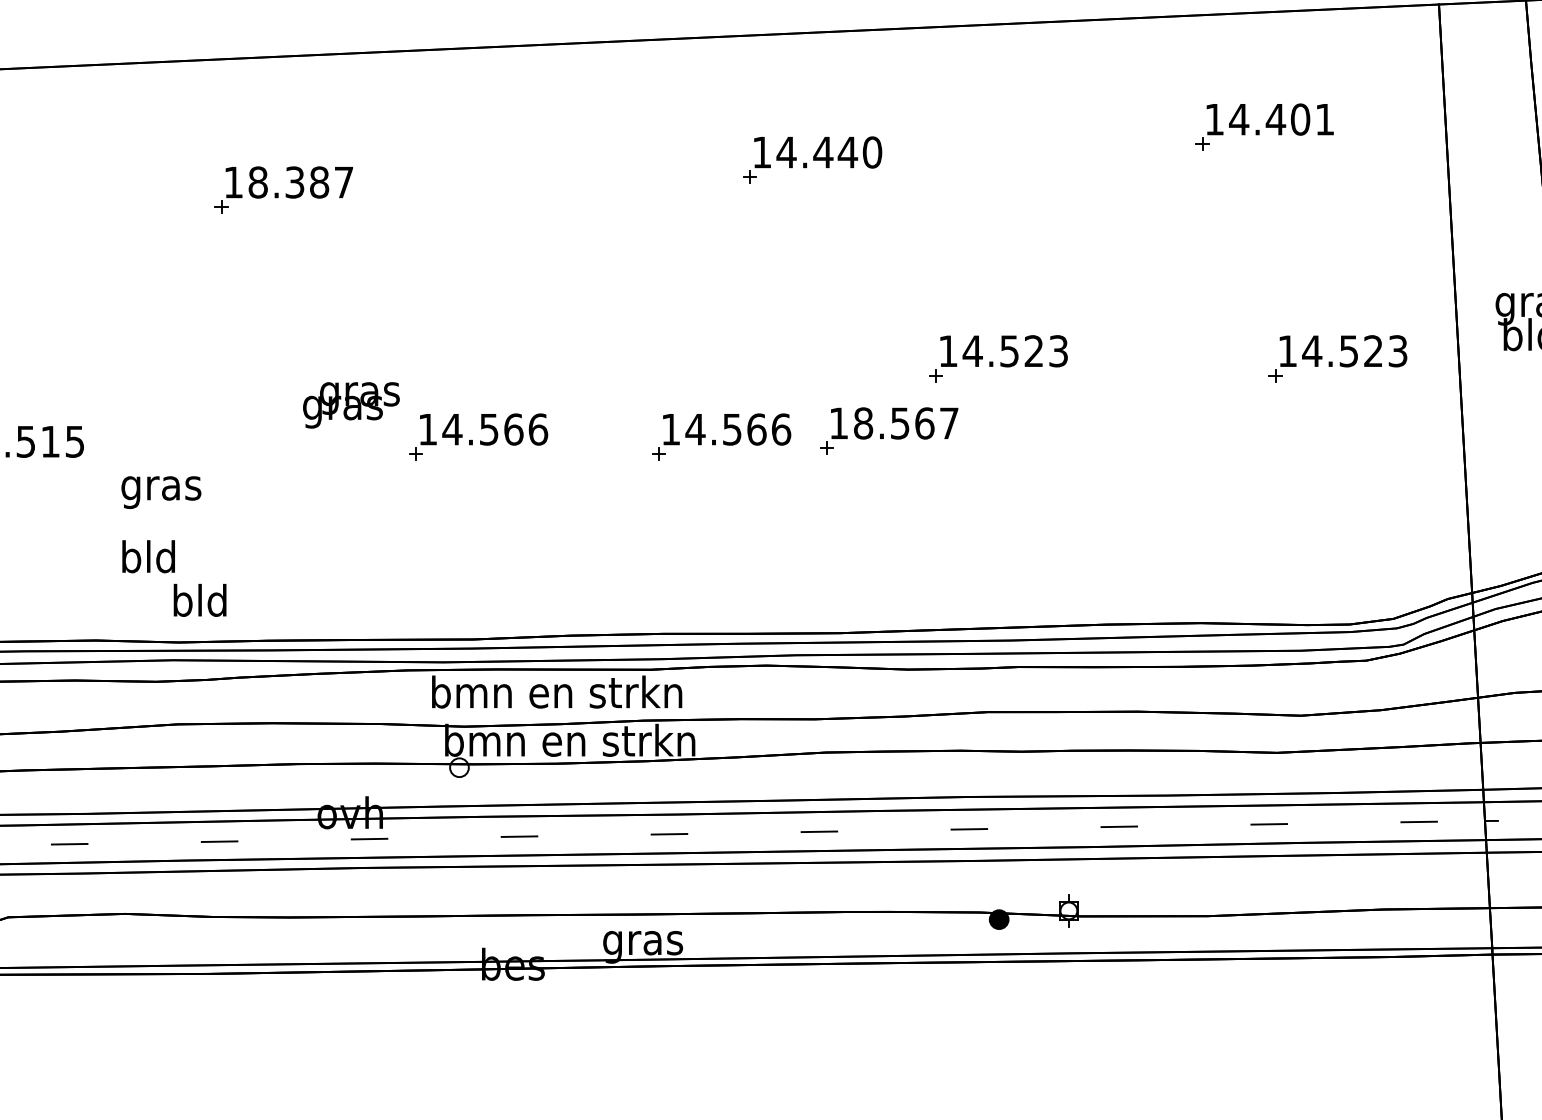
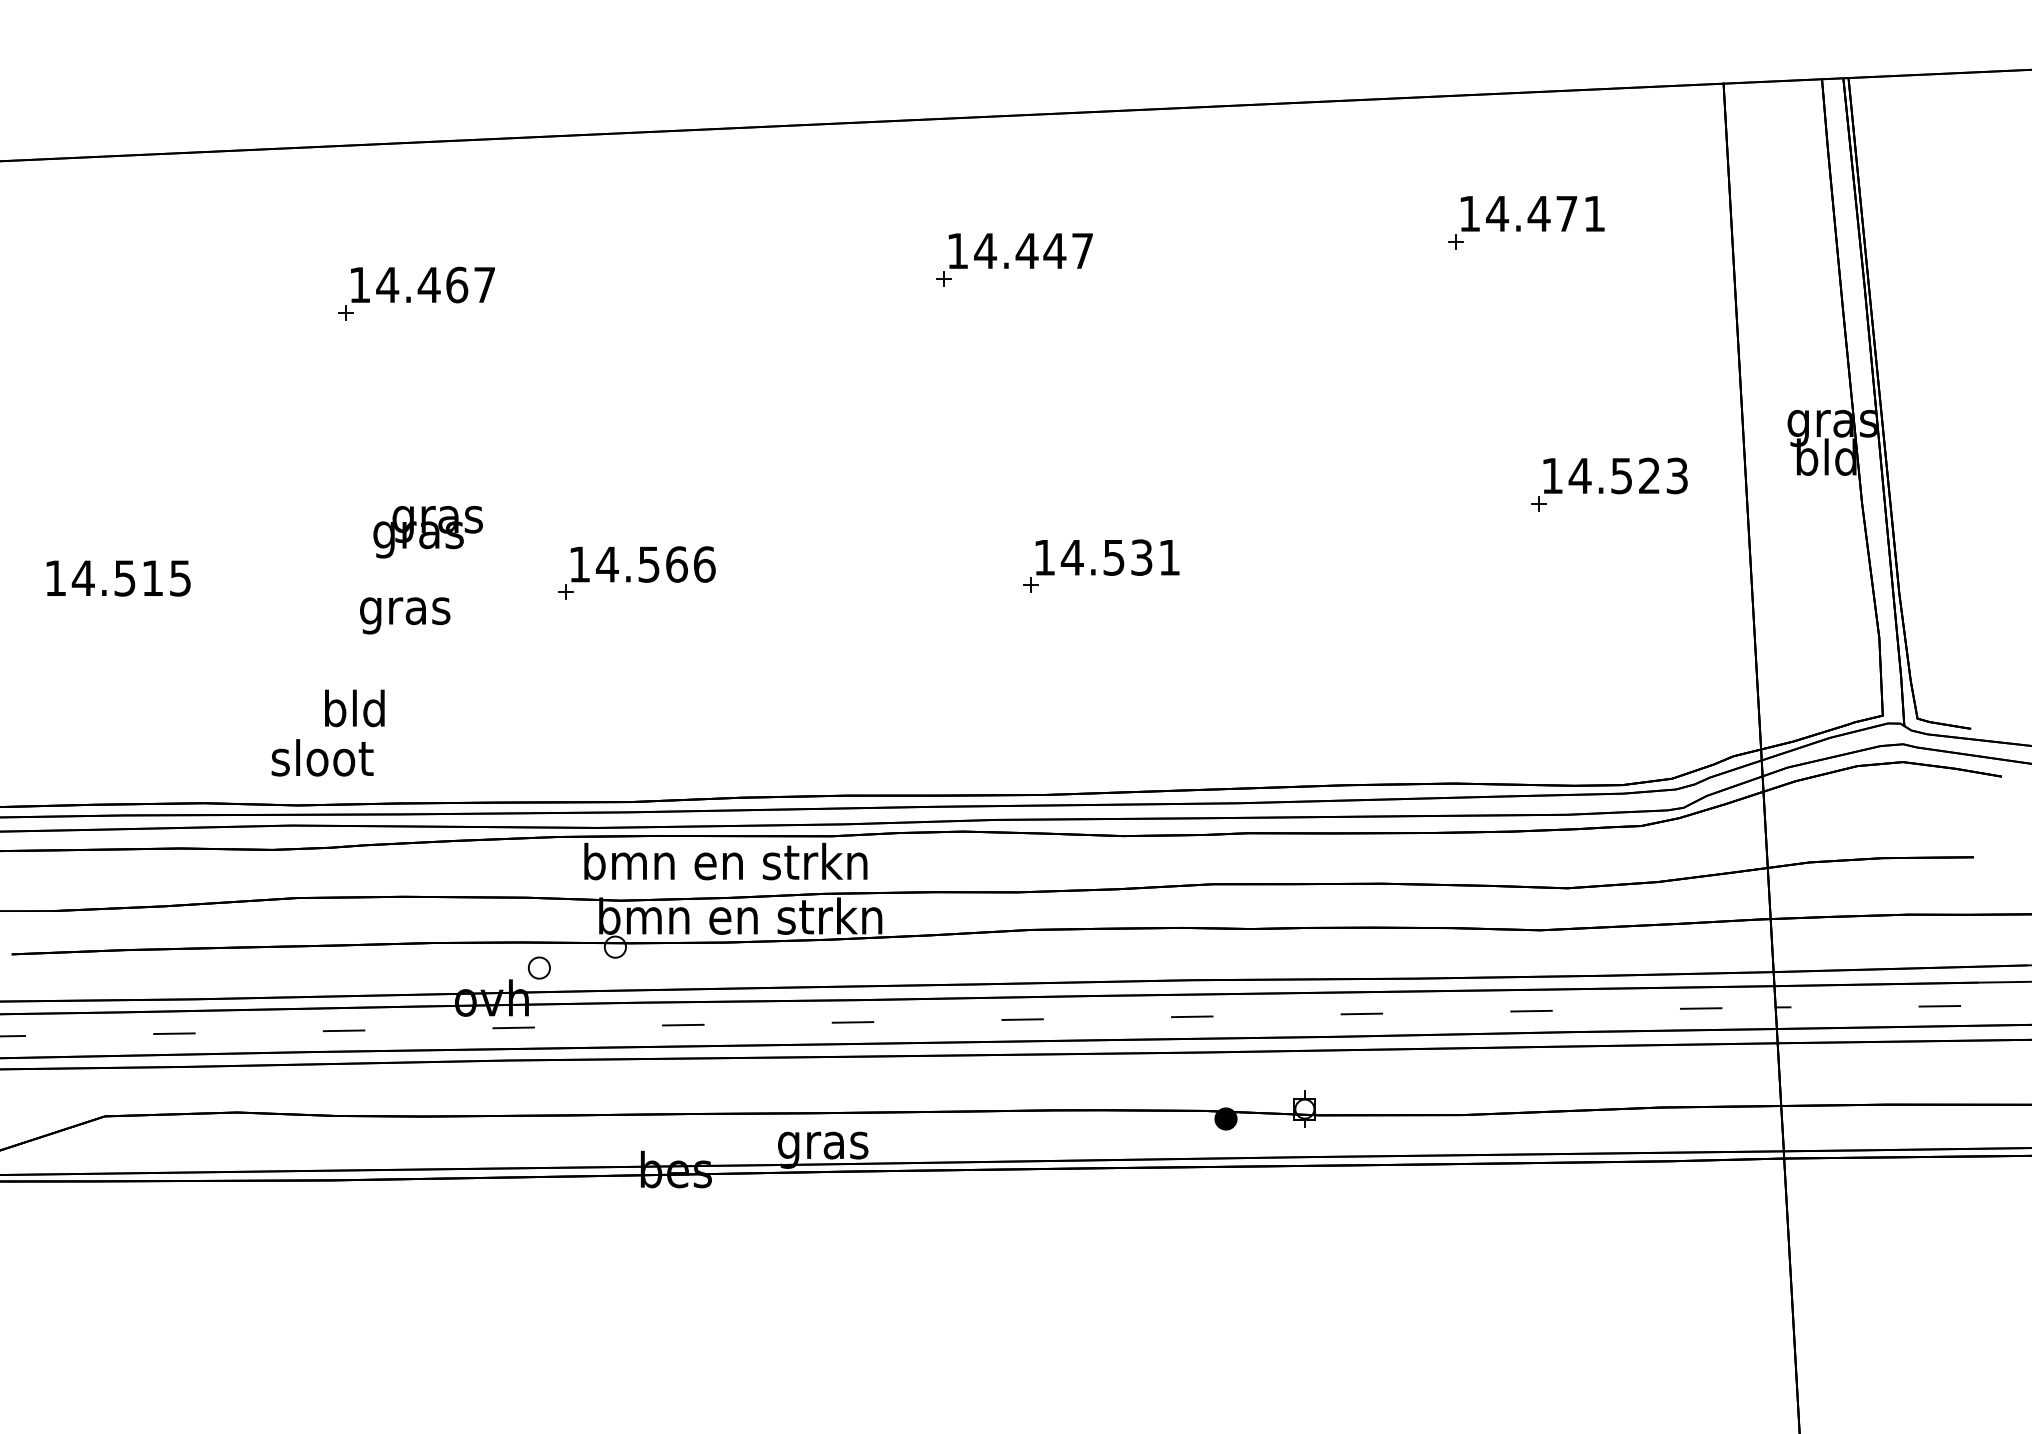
text: (1300, 119) -> (1566, 213), 14.401 -> 14.471
text: (872, 151) -> (1082, 250), 14.440 -> 14.447
text: (288, 182) -> (422, 284), 18.387 -> 14.467
part: (998, 358) -> (1225, 484), removed
text: (350, 405) -> (427, 532), moved
text: (905, 423) -> (1119, 557), 18.567 -> 14.531
part: (721, 436) -> (911, 572), removed
text: (161, 492) -> (405, 615), moved
text: (148, 556) -> (354, 708), moved
text: (200, 600) -> (322, 757), bld -> sloot
part: (391, 785) -> (538, 967), added

